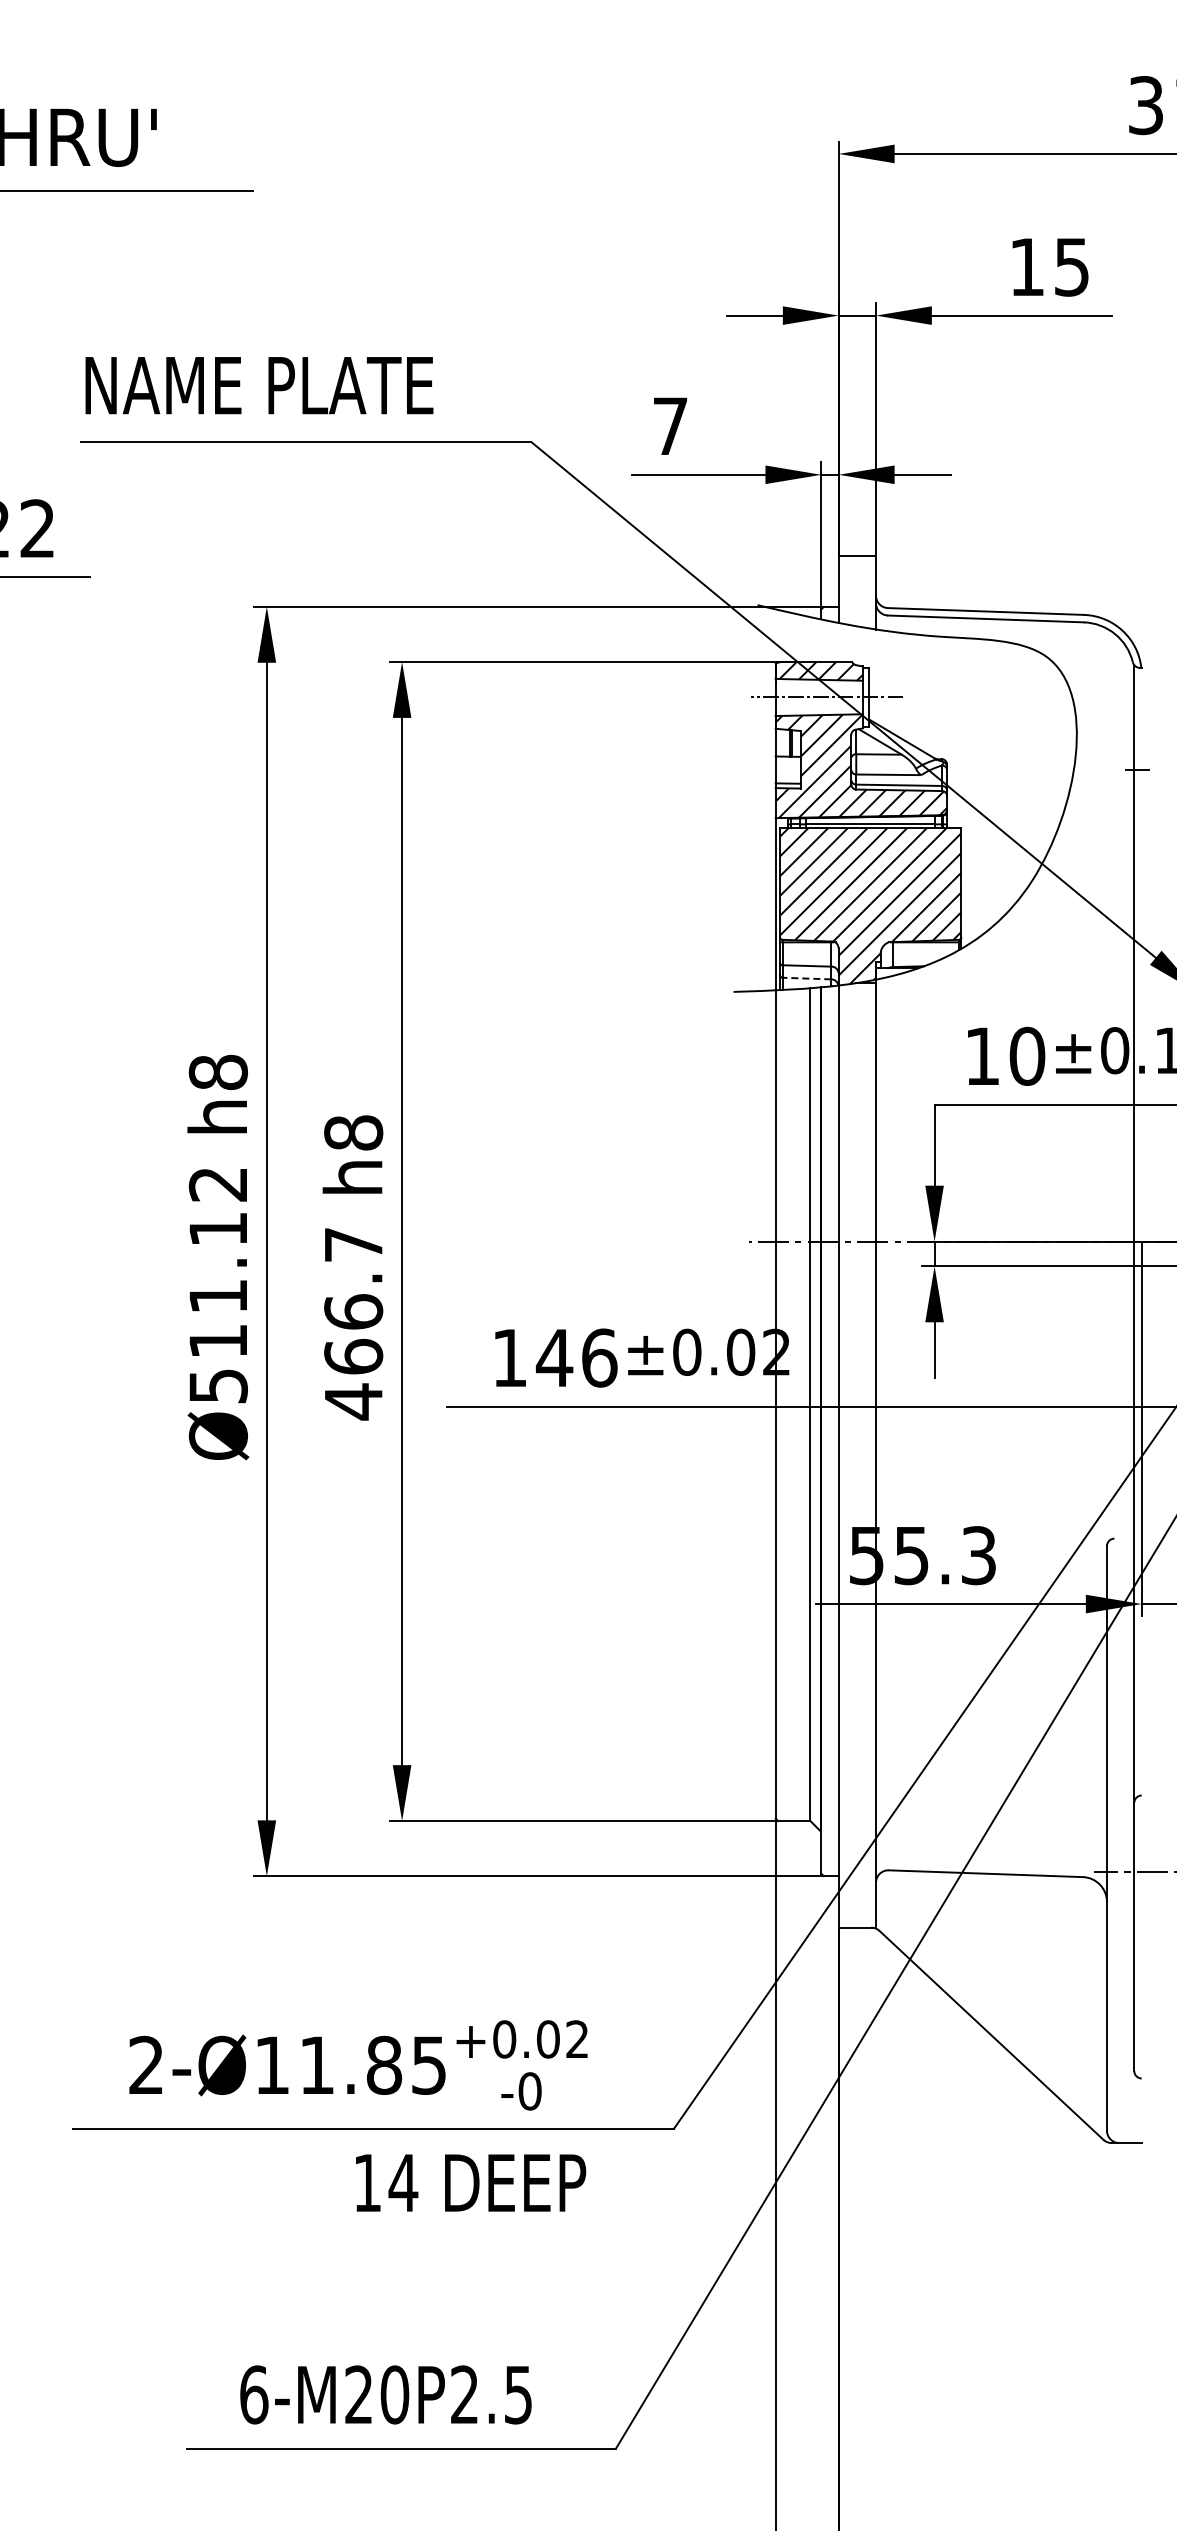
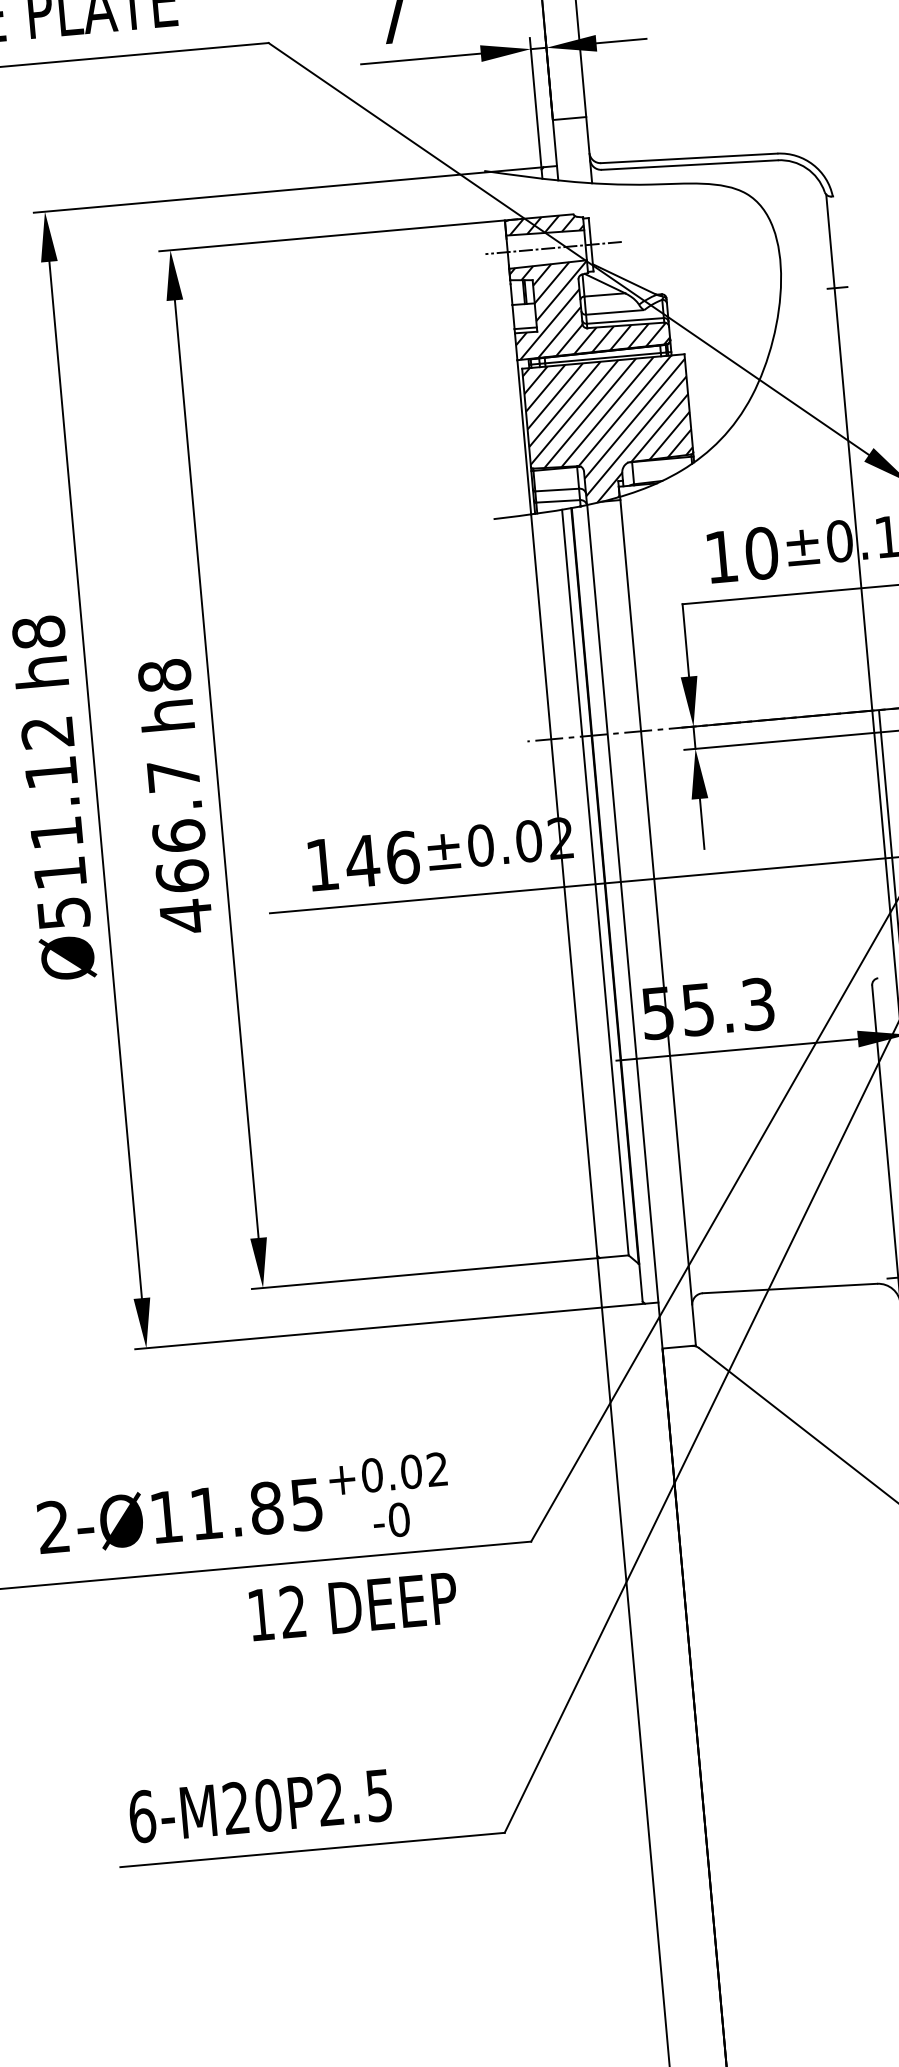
line: (806, 978) -> (557, 501), dashed -> solid
text: (403, 2182) -> (293, 1611), 14 -> 12
text: (385, 2394) -> (260, 1805), moved

